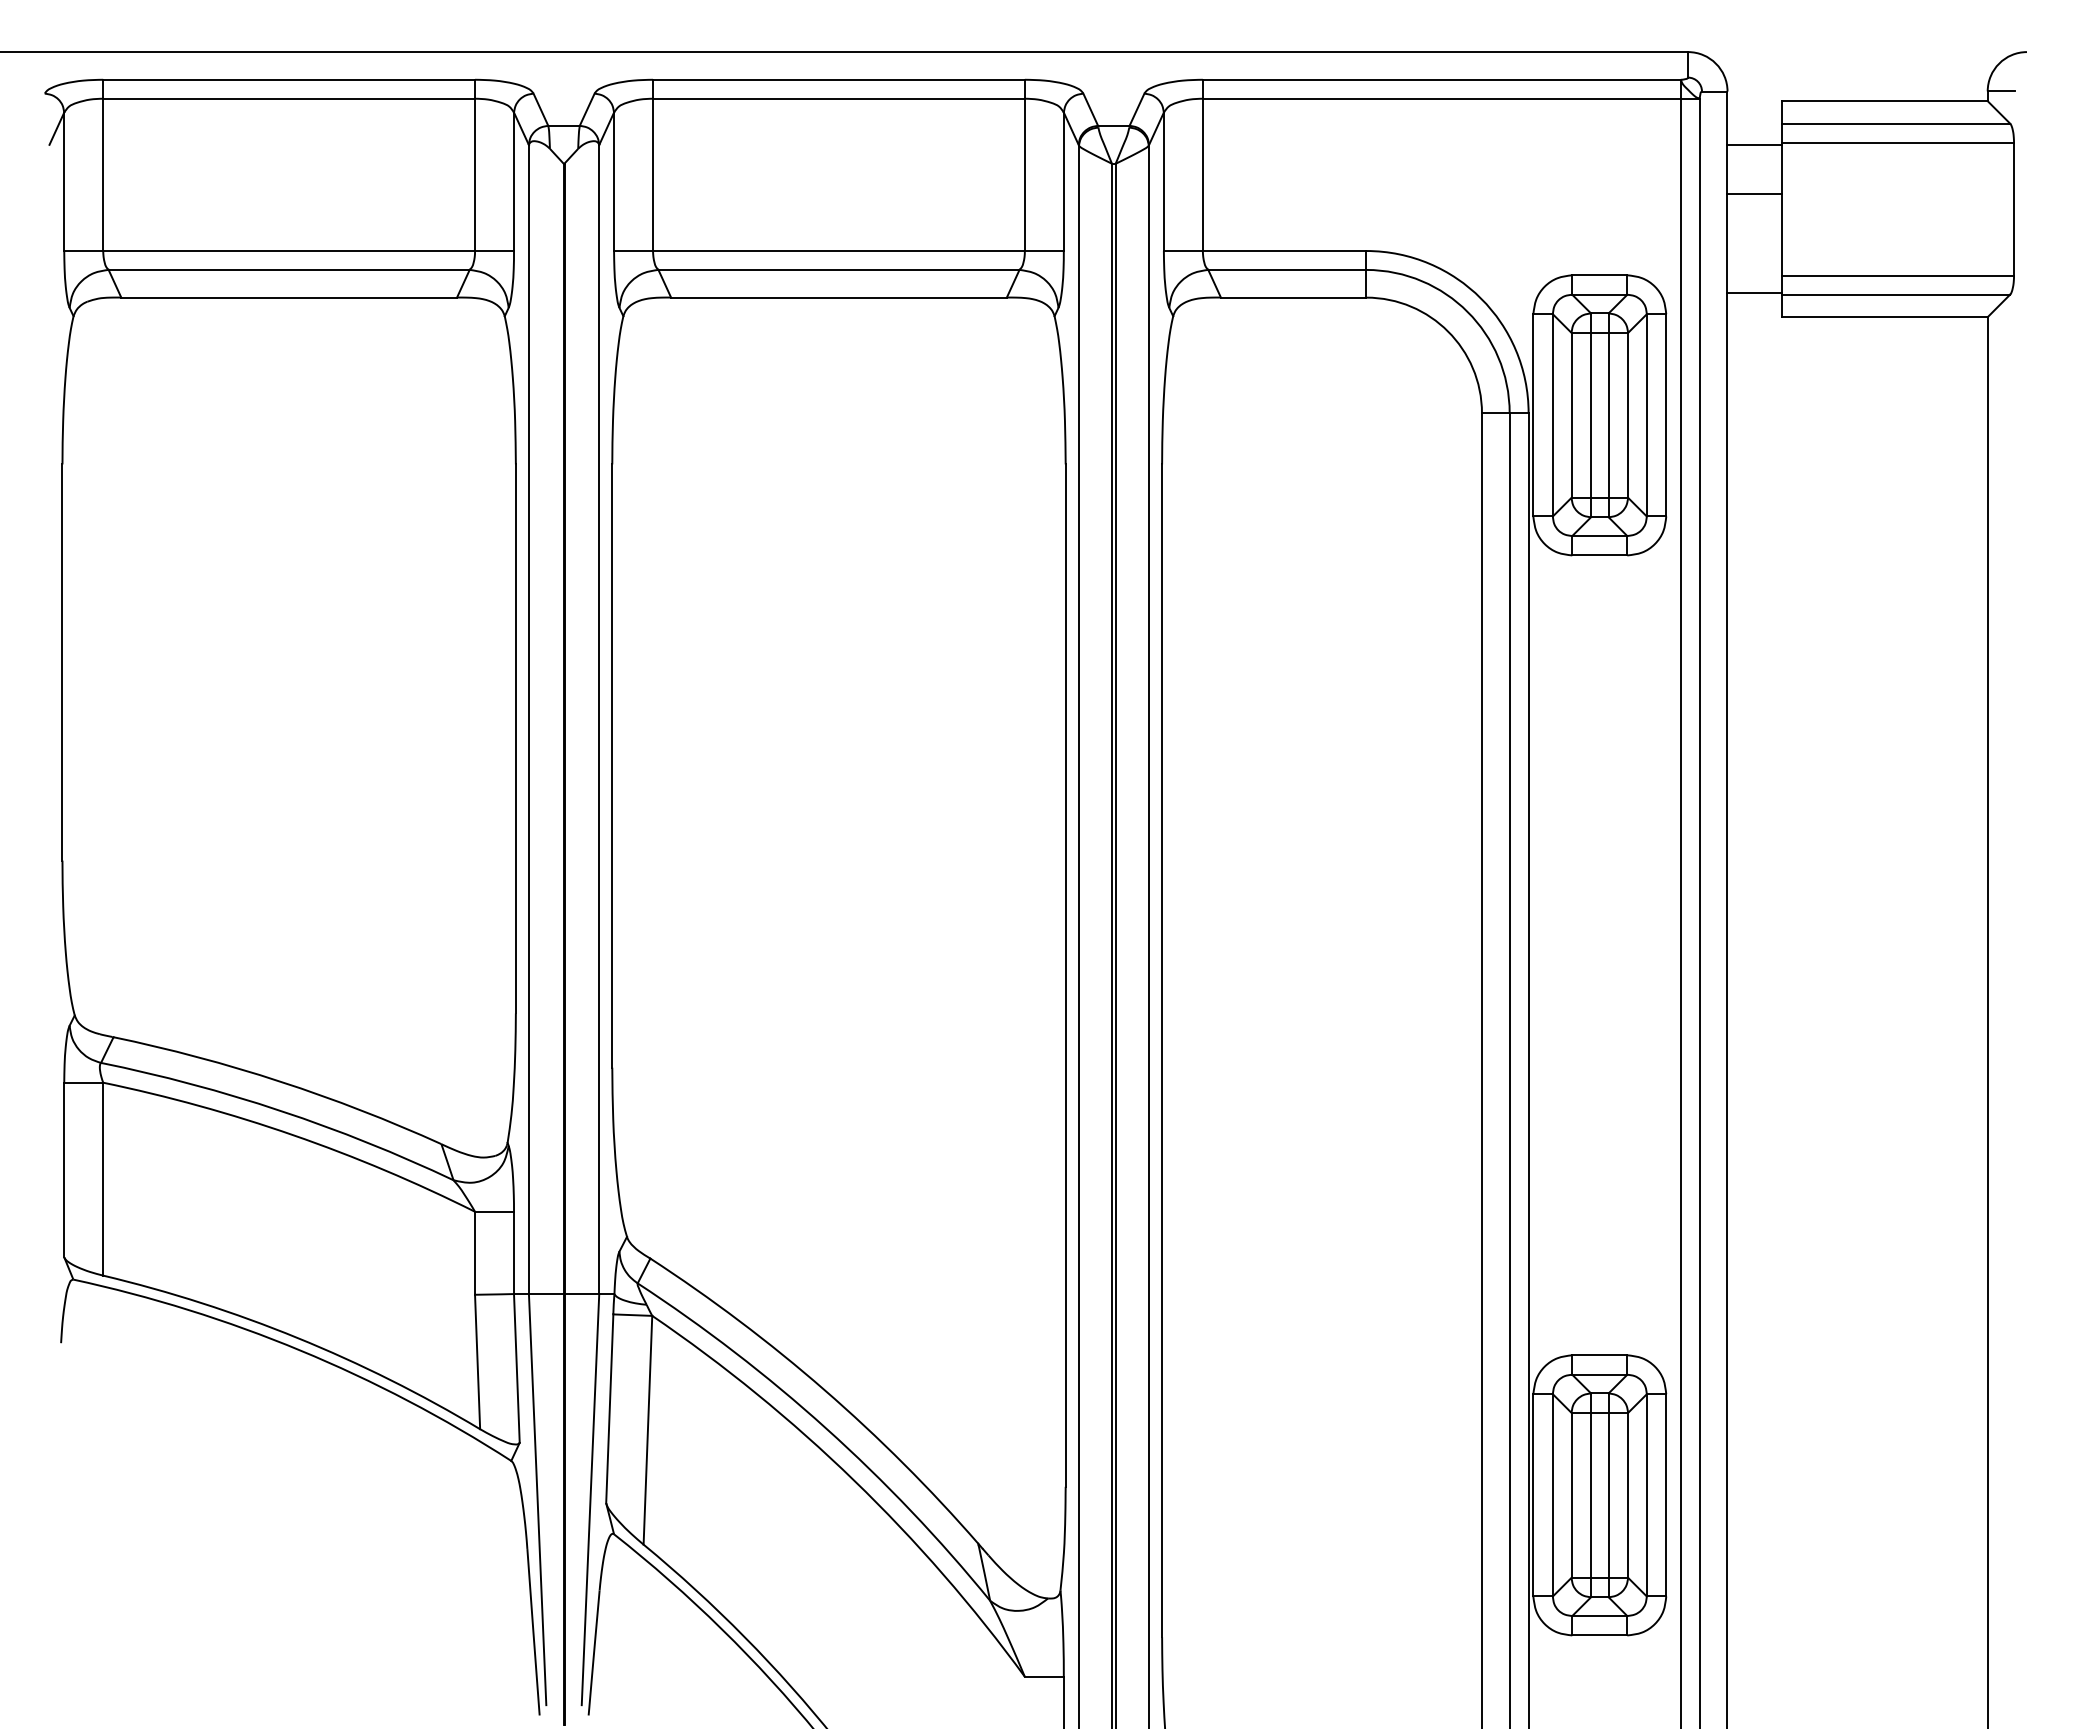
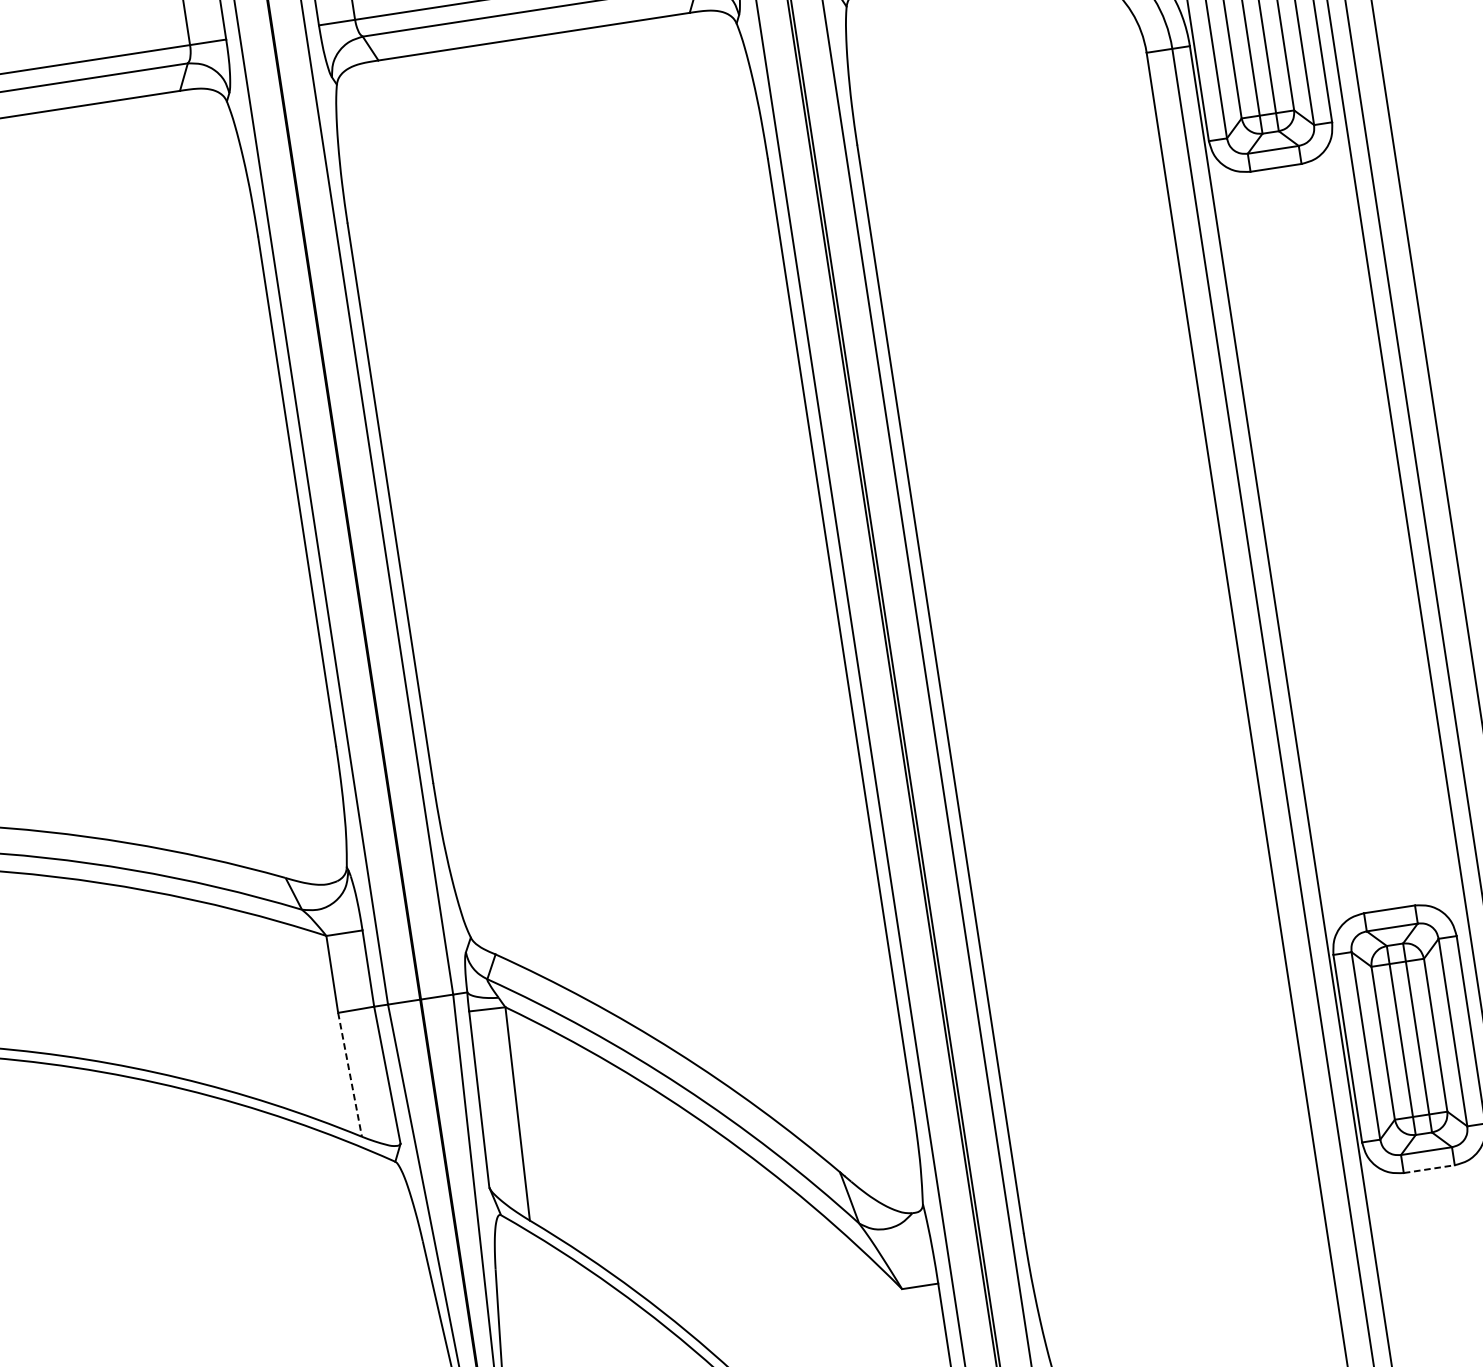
line: (477, 1362) -> (350, 1075), solid -> dashed
line: (1600, 1635) -> (1429, 1169), solid -> dashed

